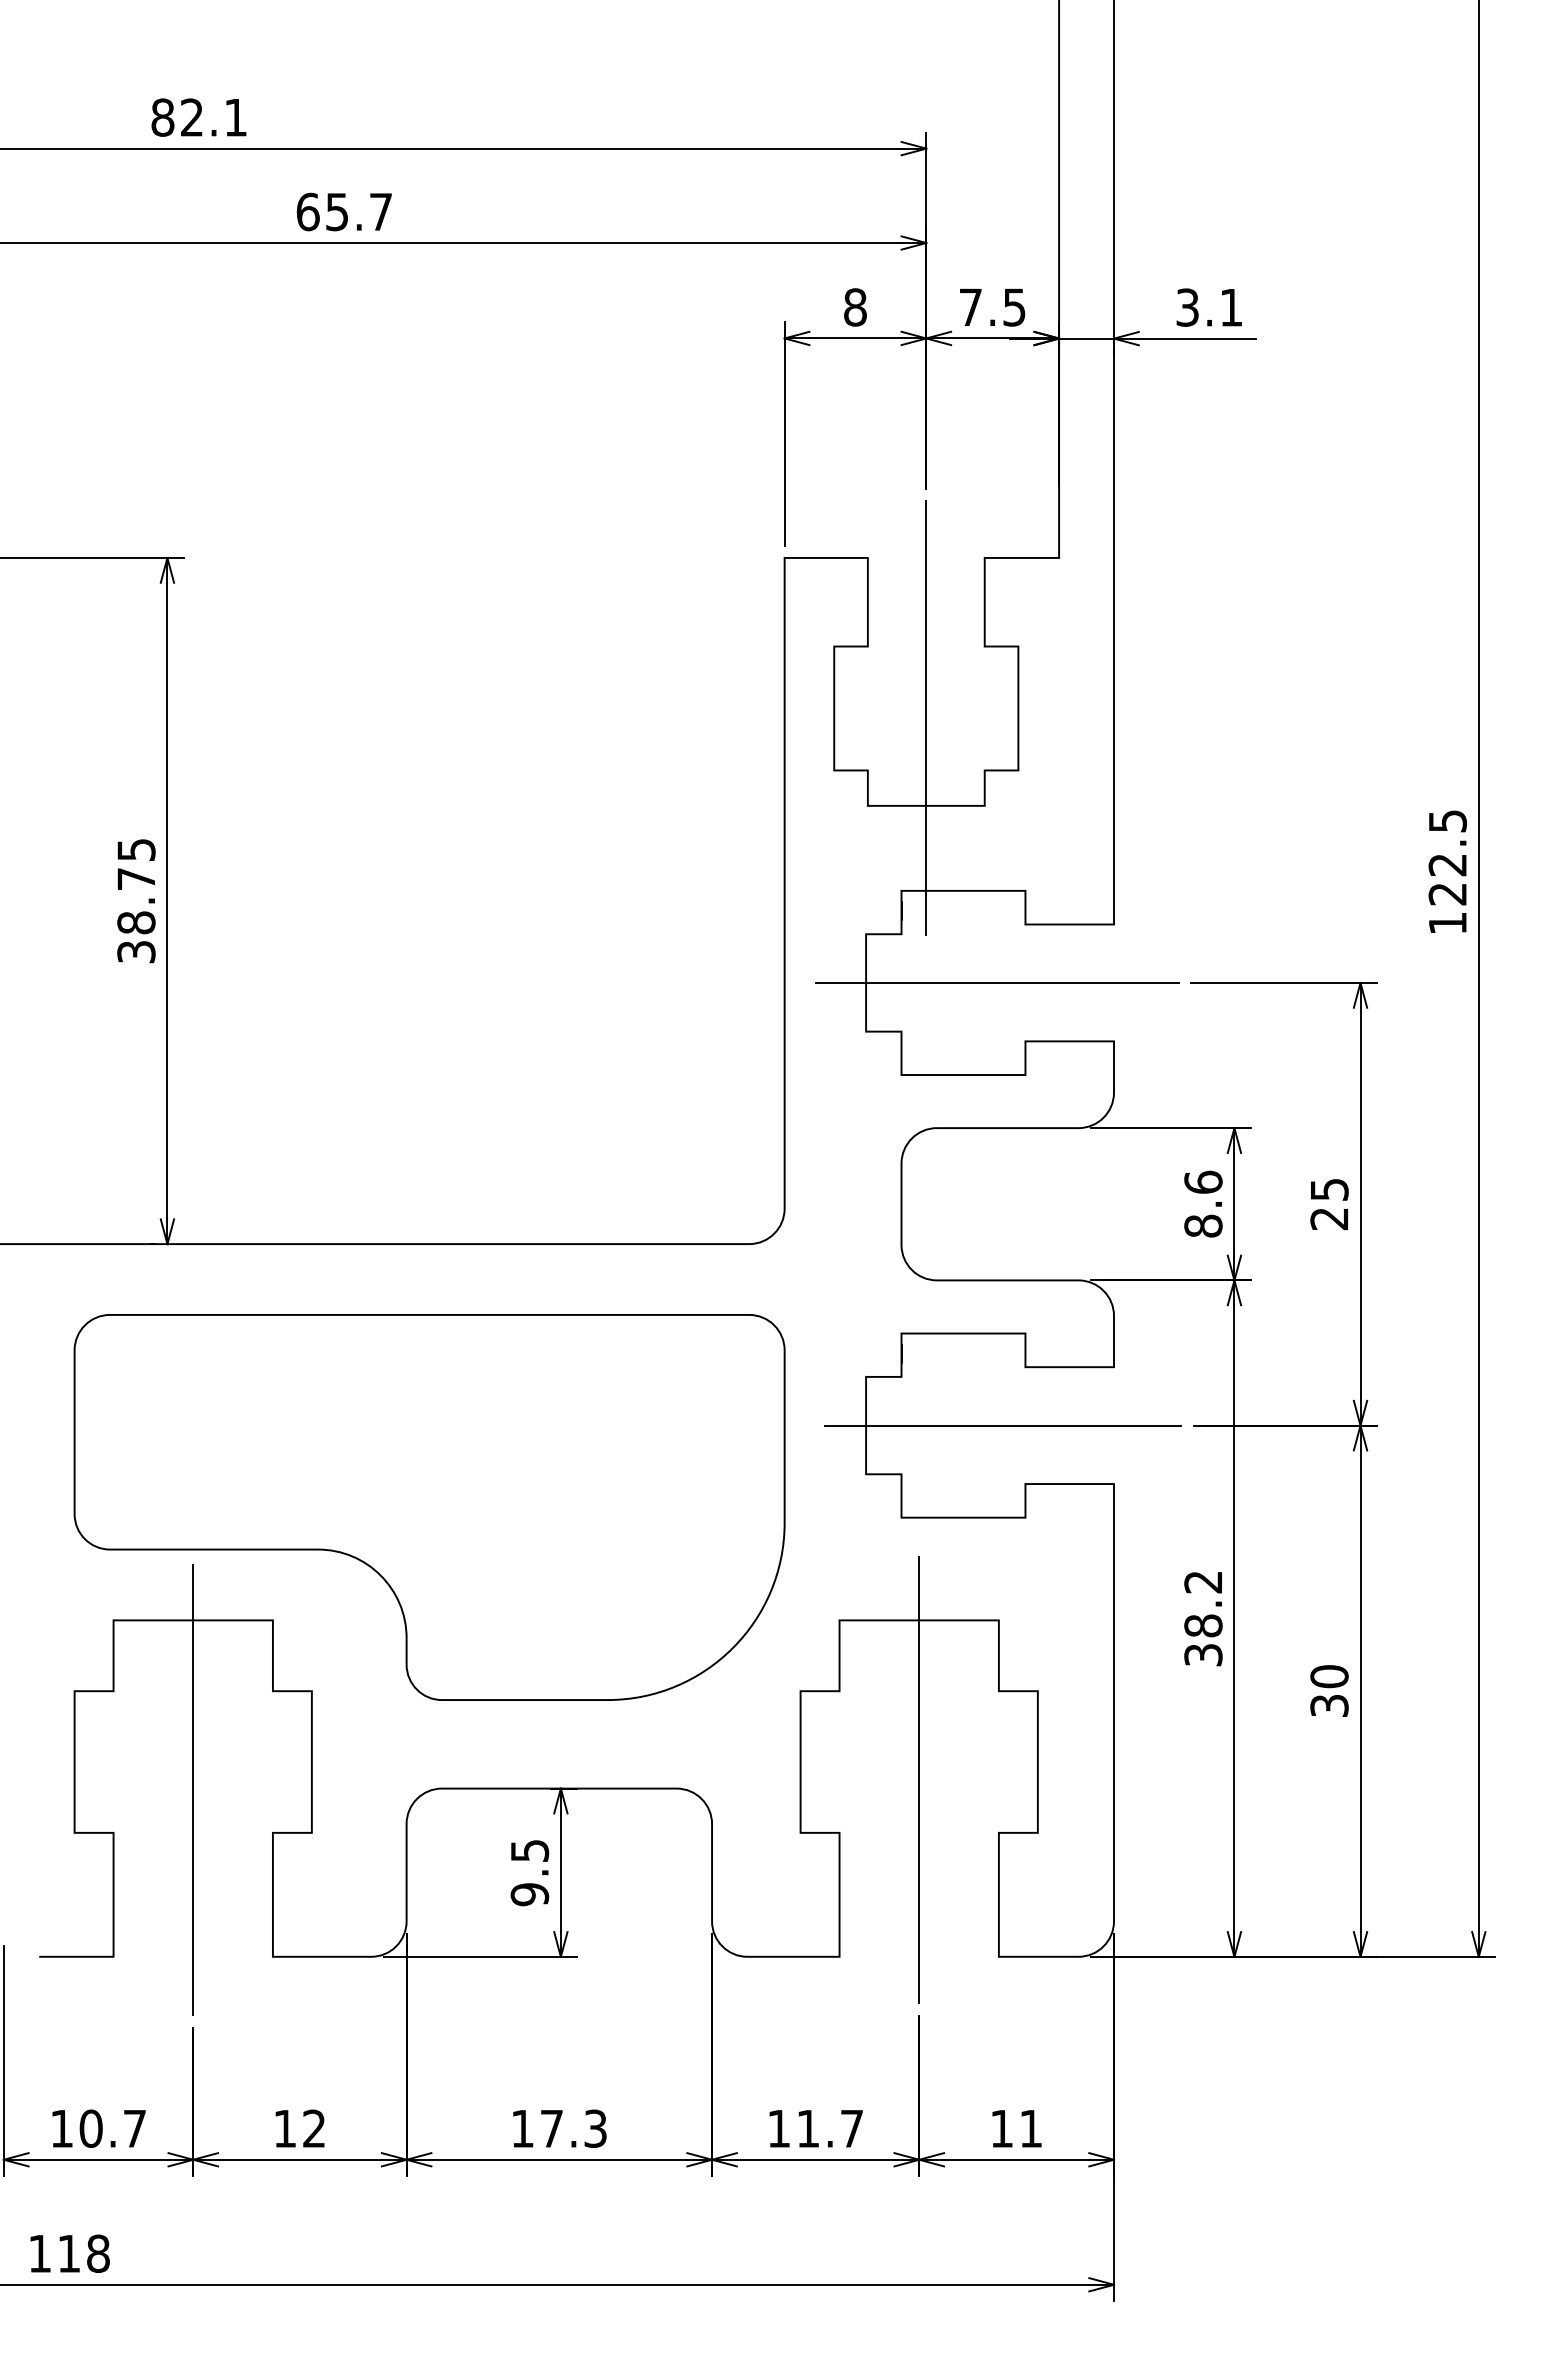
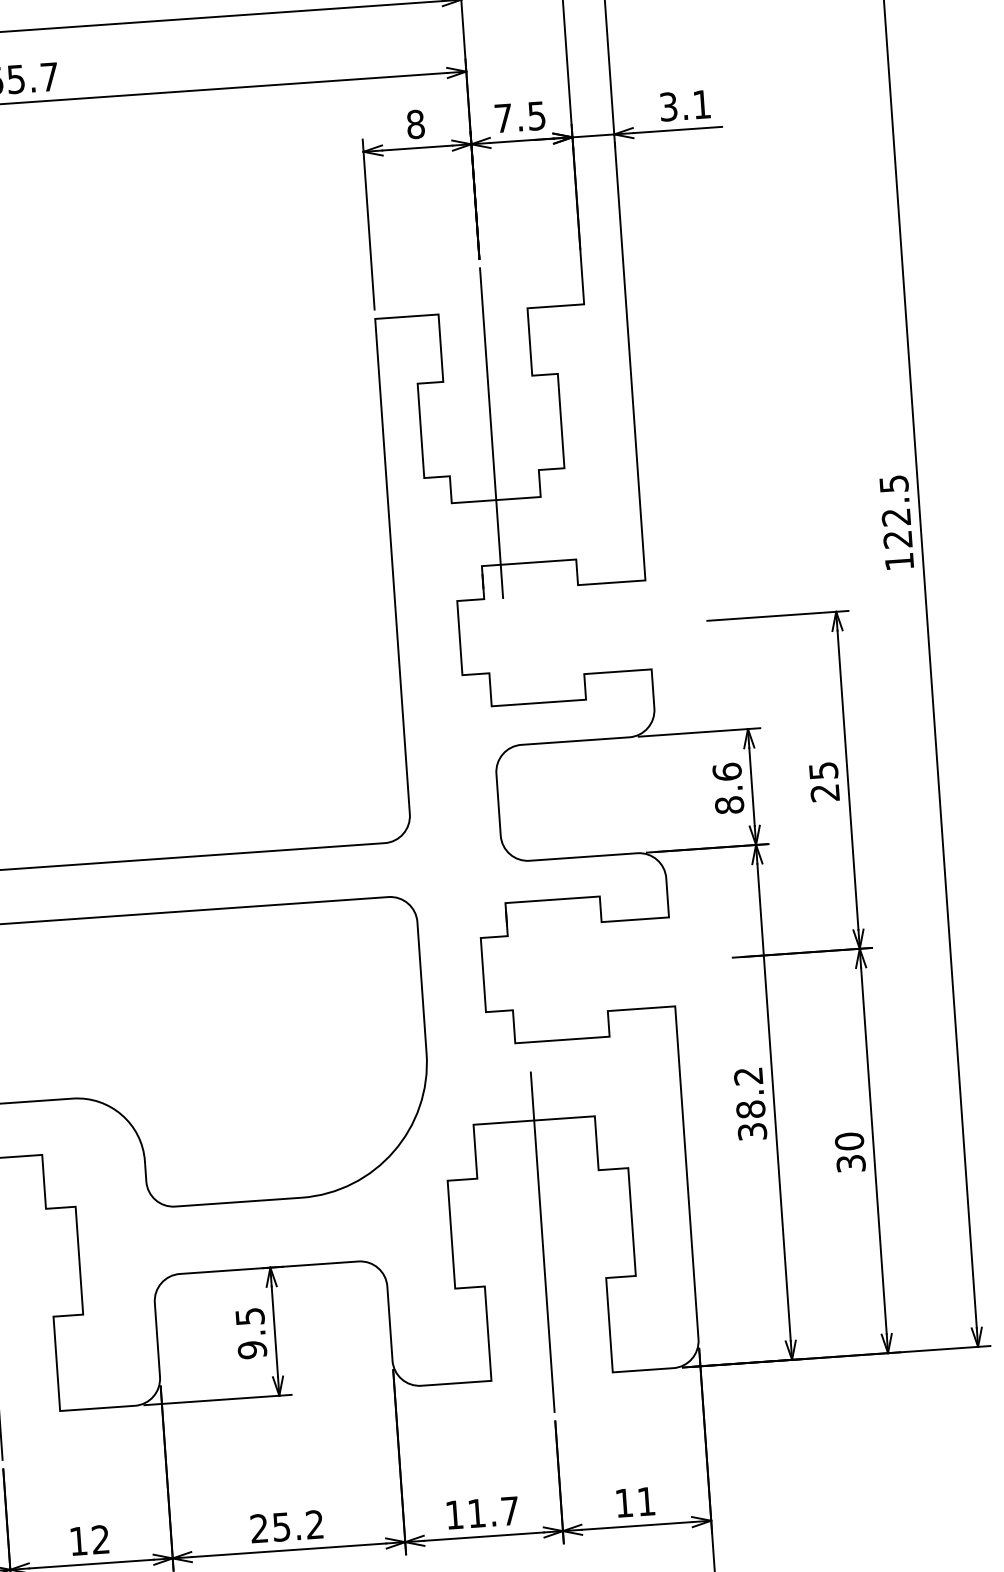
line: (997, 982) -> (559, 630), removed
line: (1003, 1425) -> (588, 967), removed
text: (558, 2128) -> (286, 1526), 17.3 -> 25.2

